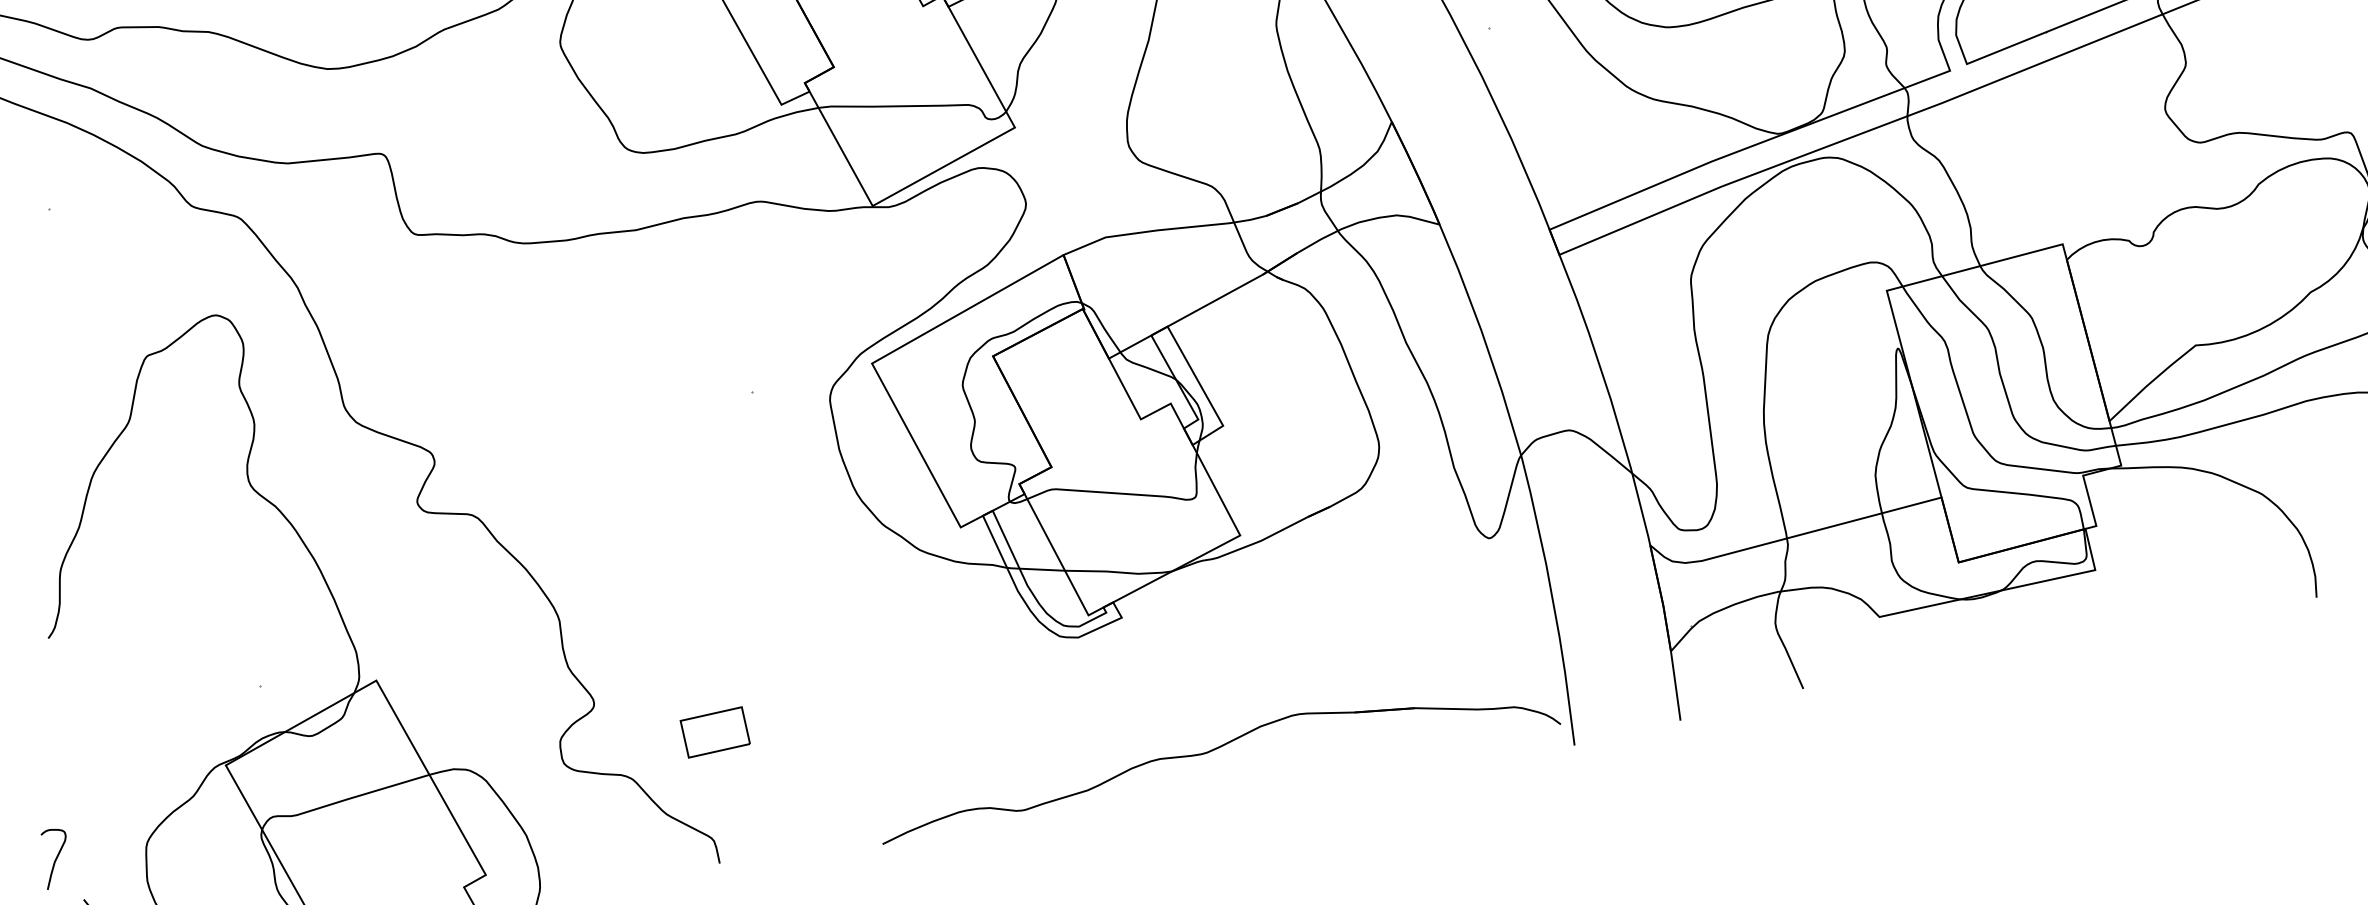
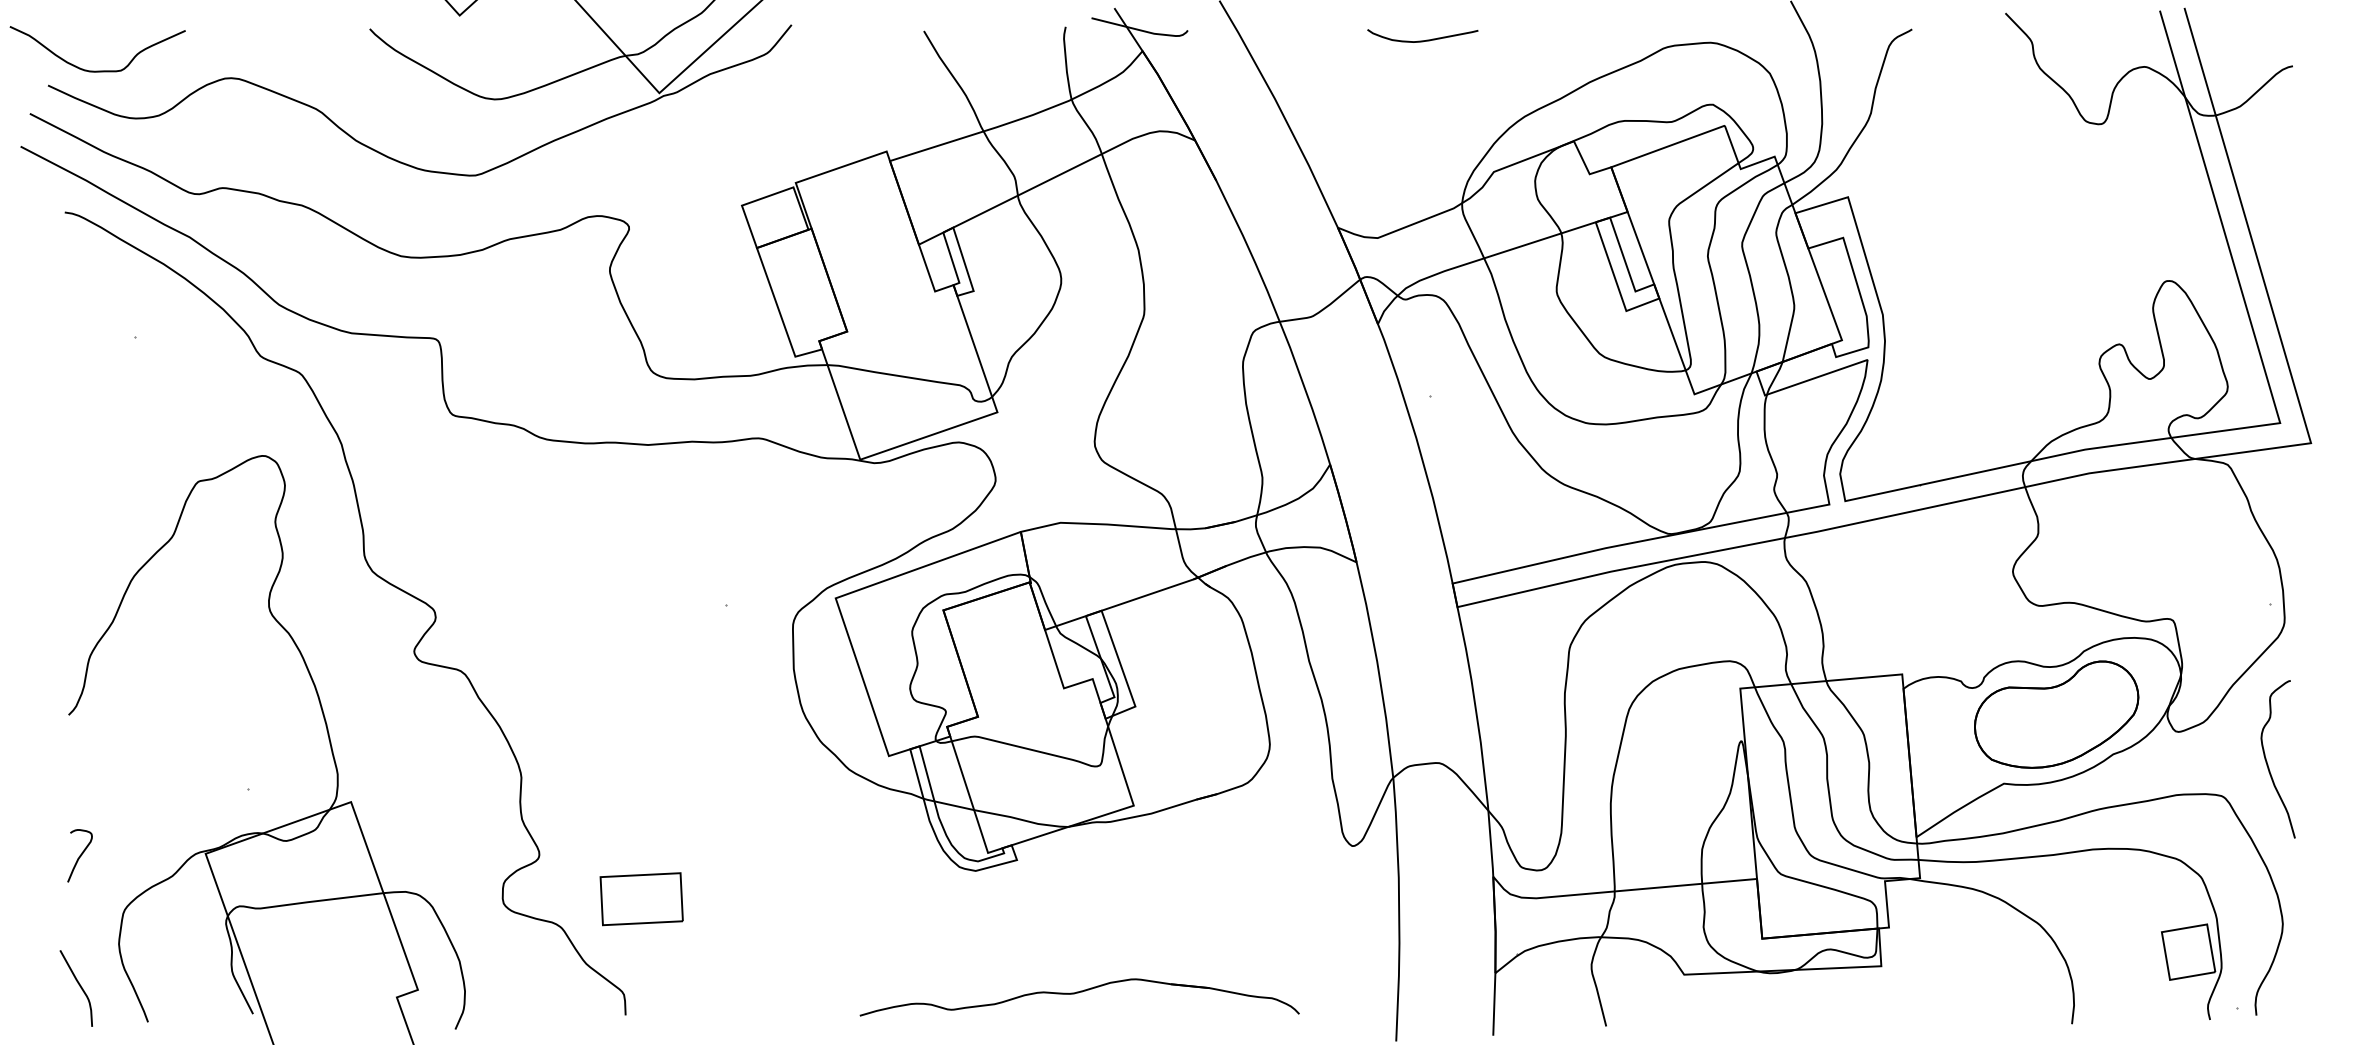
part: (2240, 259) -> (2056, 714), added
part: (715, 732) -> (641, 899), size x1.43
part: (1216, 757) -> (1079, 997), size x0.71
curve: (55, 858) -> (79, 855), moved

